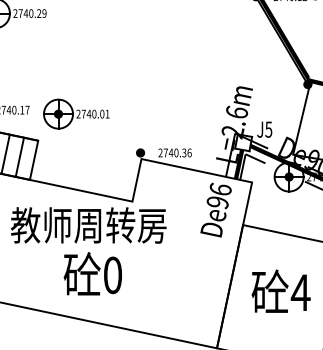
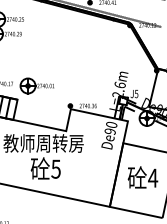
text: (220, 188) -> (111, 124), De96 -> De90
text: (111, 273) -> (55, 168), 0 -> 5

